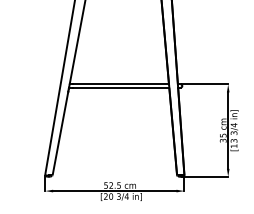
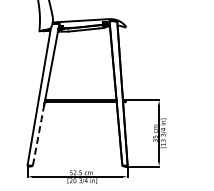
line: (60, 132) -> (38, 134), solid -> dashed

